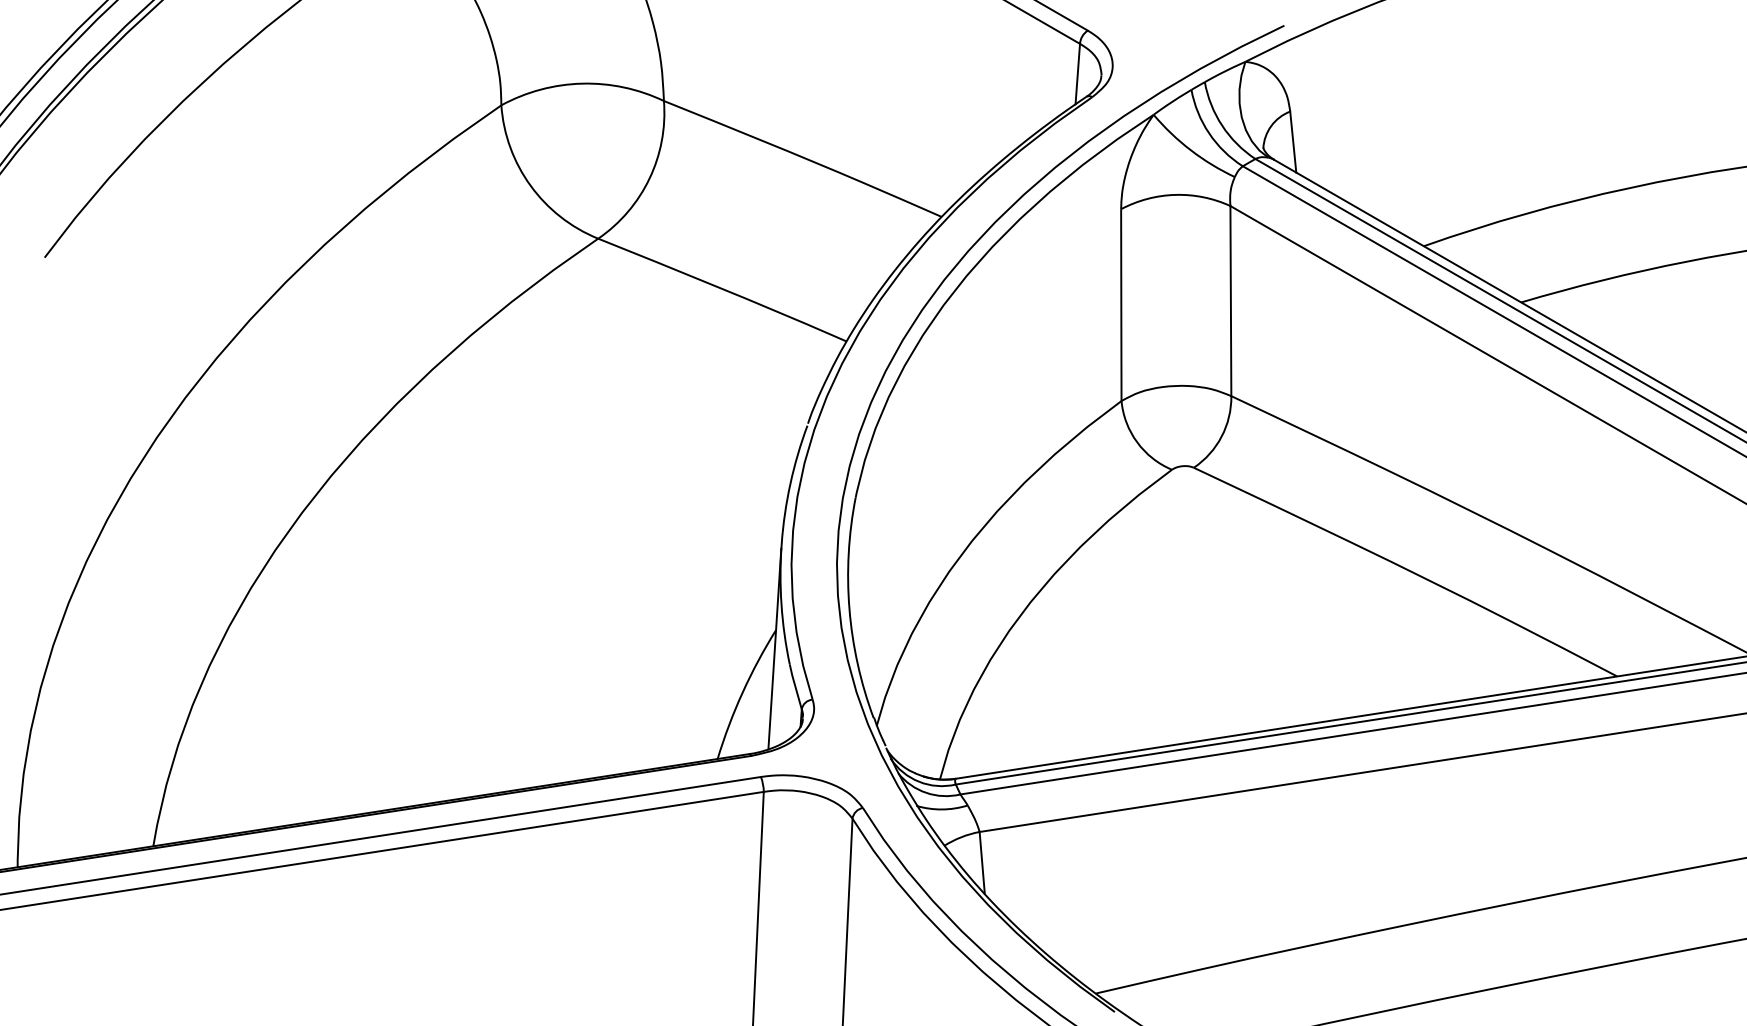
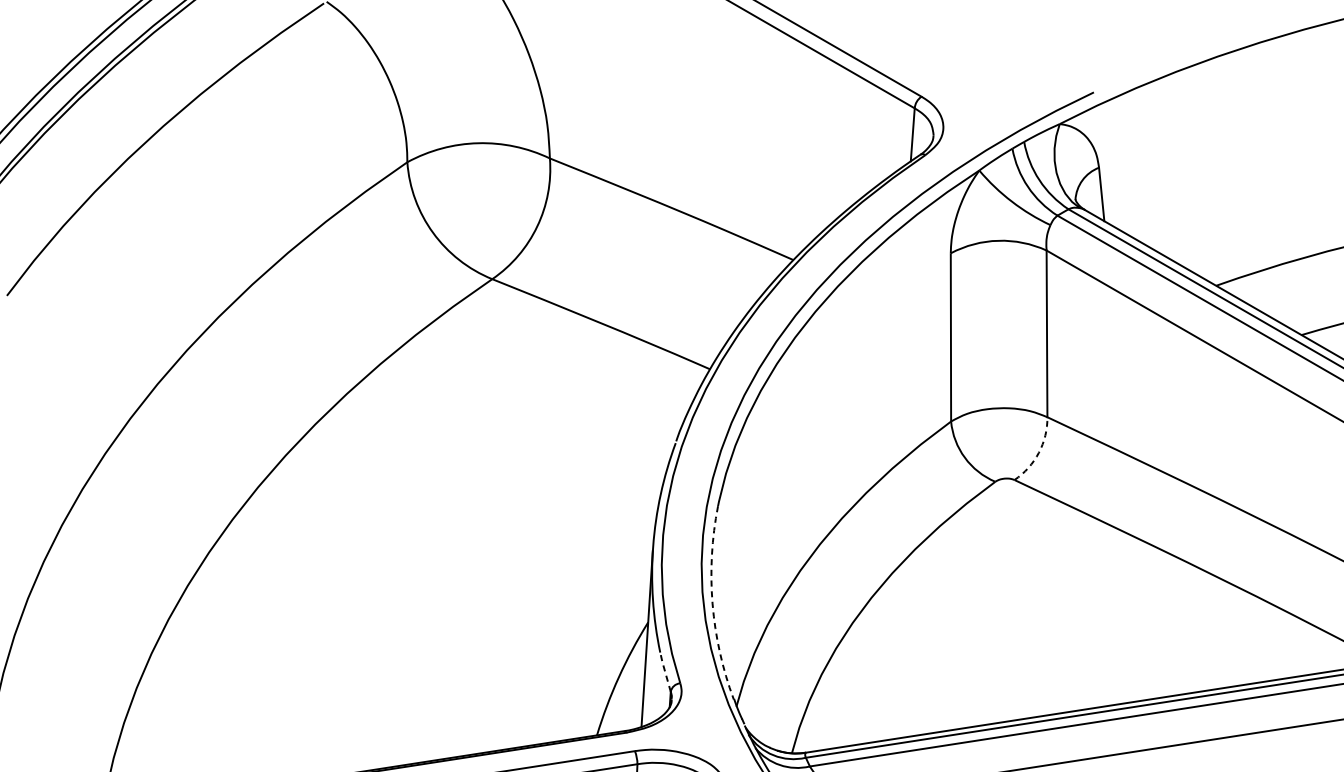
arc: (1221, 436) -> (1038, 452), solid -> dashed
arc: (849, 609) -> (712, 604), solid -> dashed
line: (795, 685) -> (665, 670), solid -> dashed

